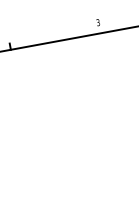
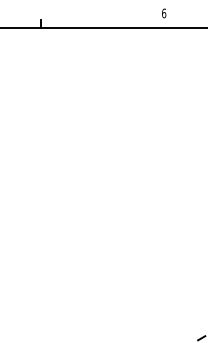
text: (98, 22) -> (164, 13), 3 -> 6

